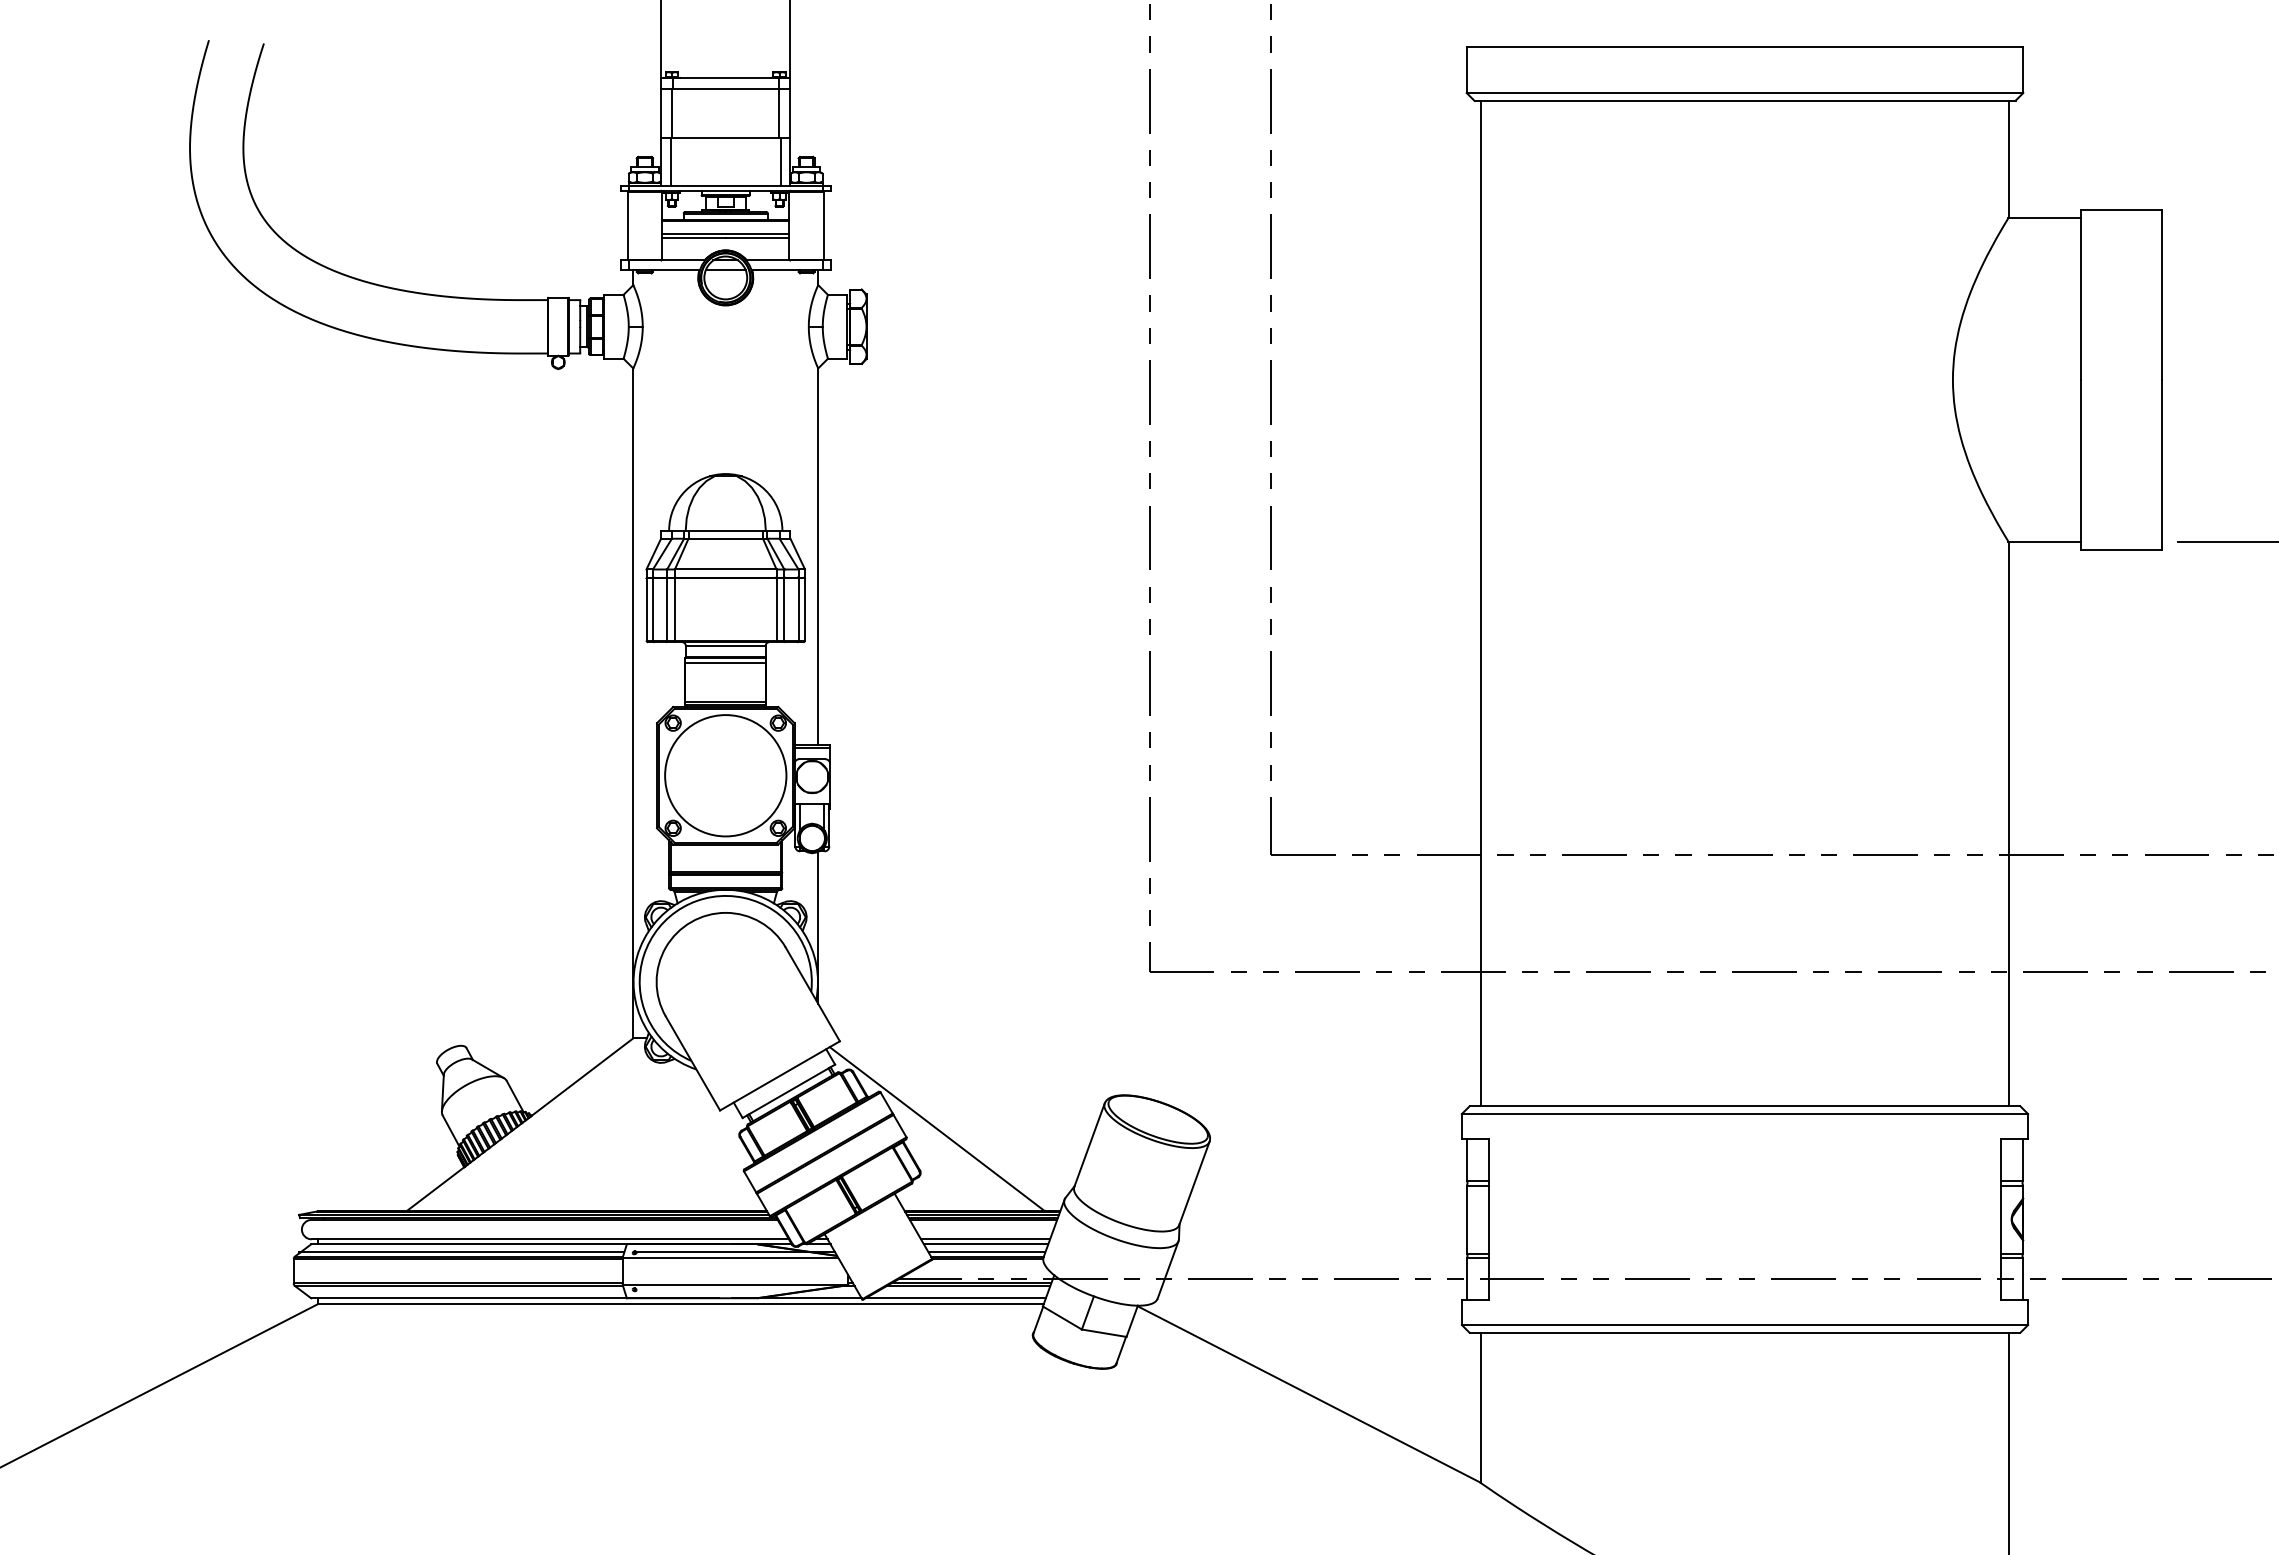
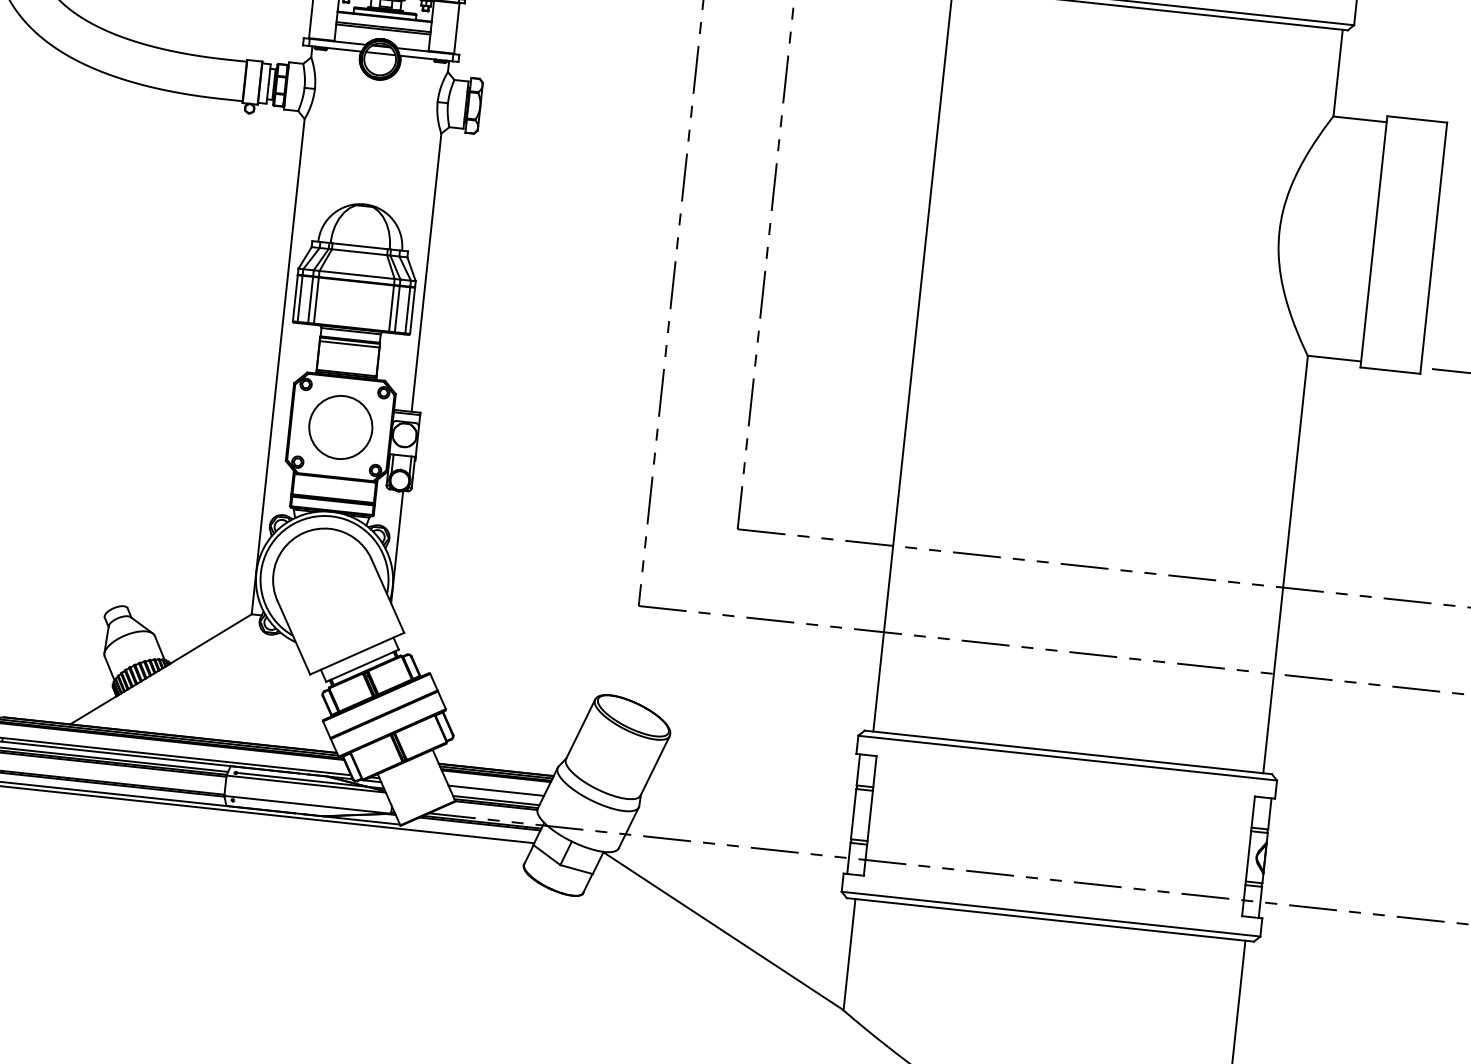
circle: (725, 775) -> (340, 427), size x0.7
line: (937, 1129) -> (469, 705), removed
line: (985, 1244) -> (495, 794), removed
line: (955, 1298) -> (469, 832), removed

